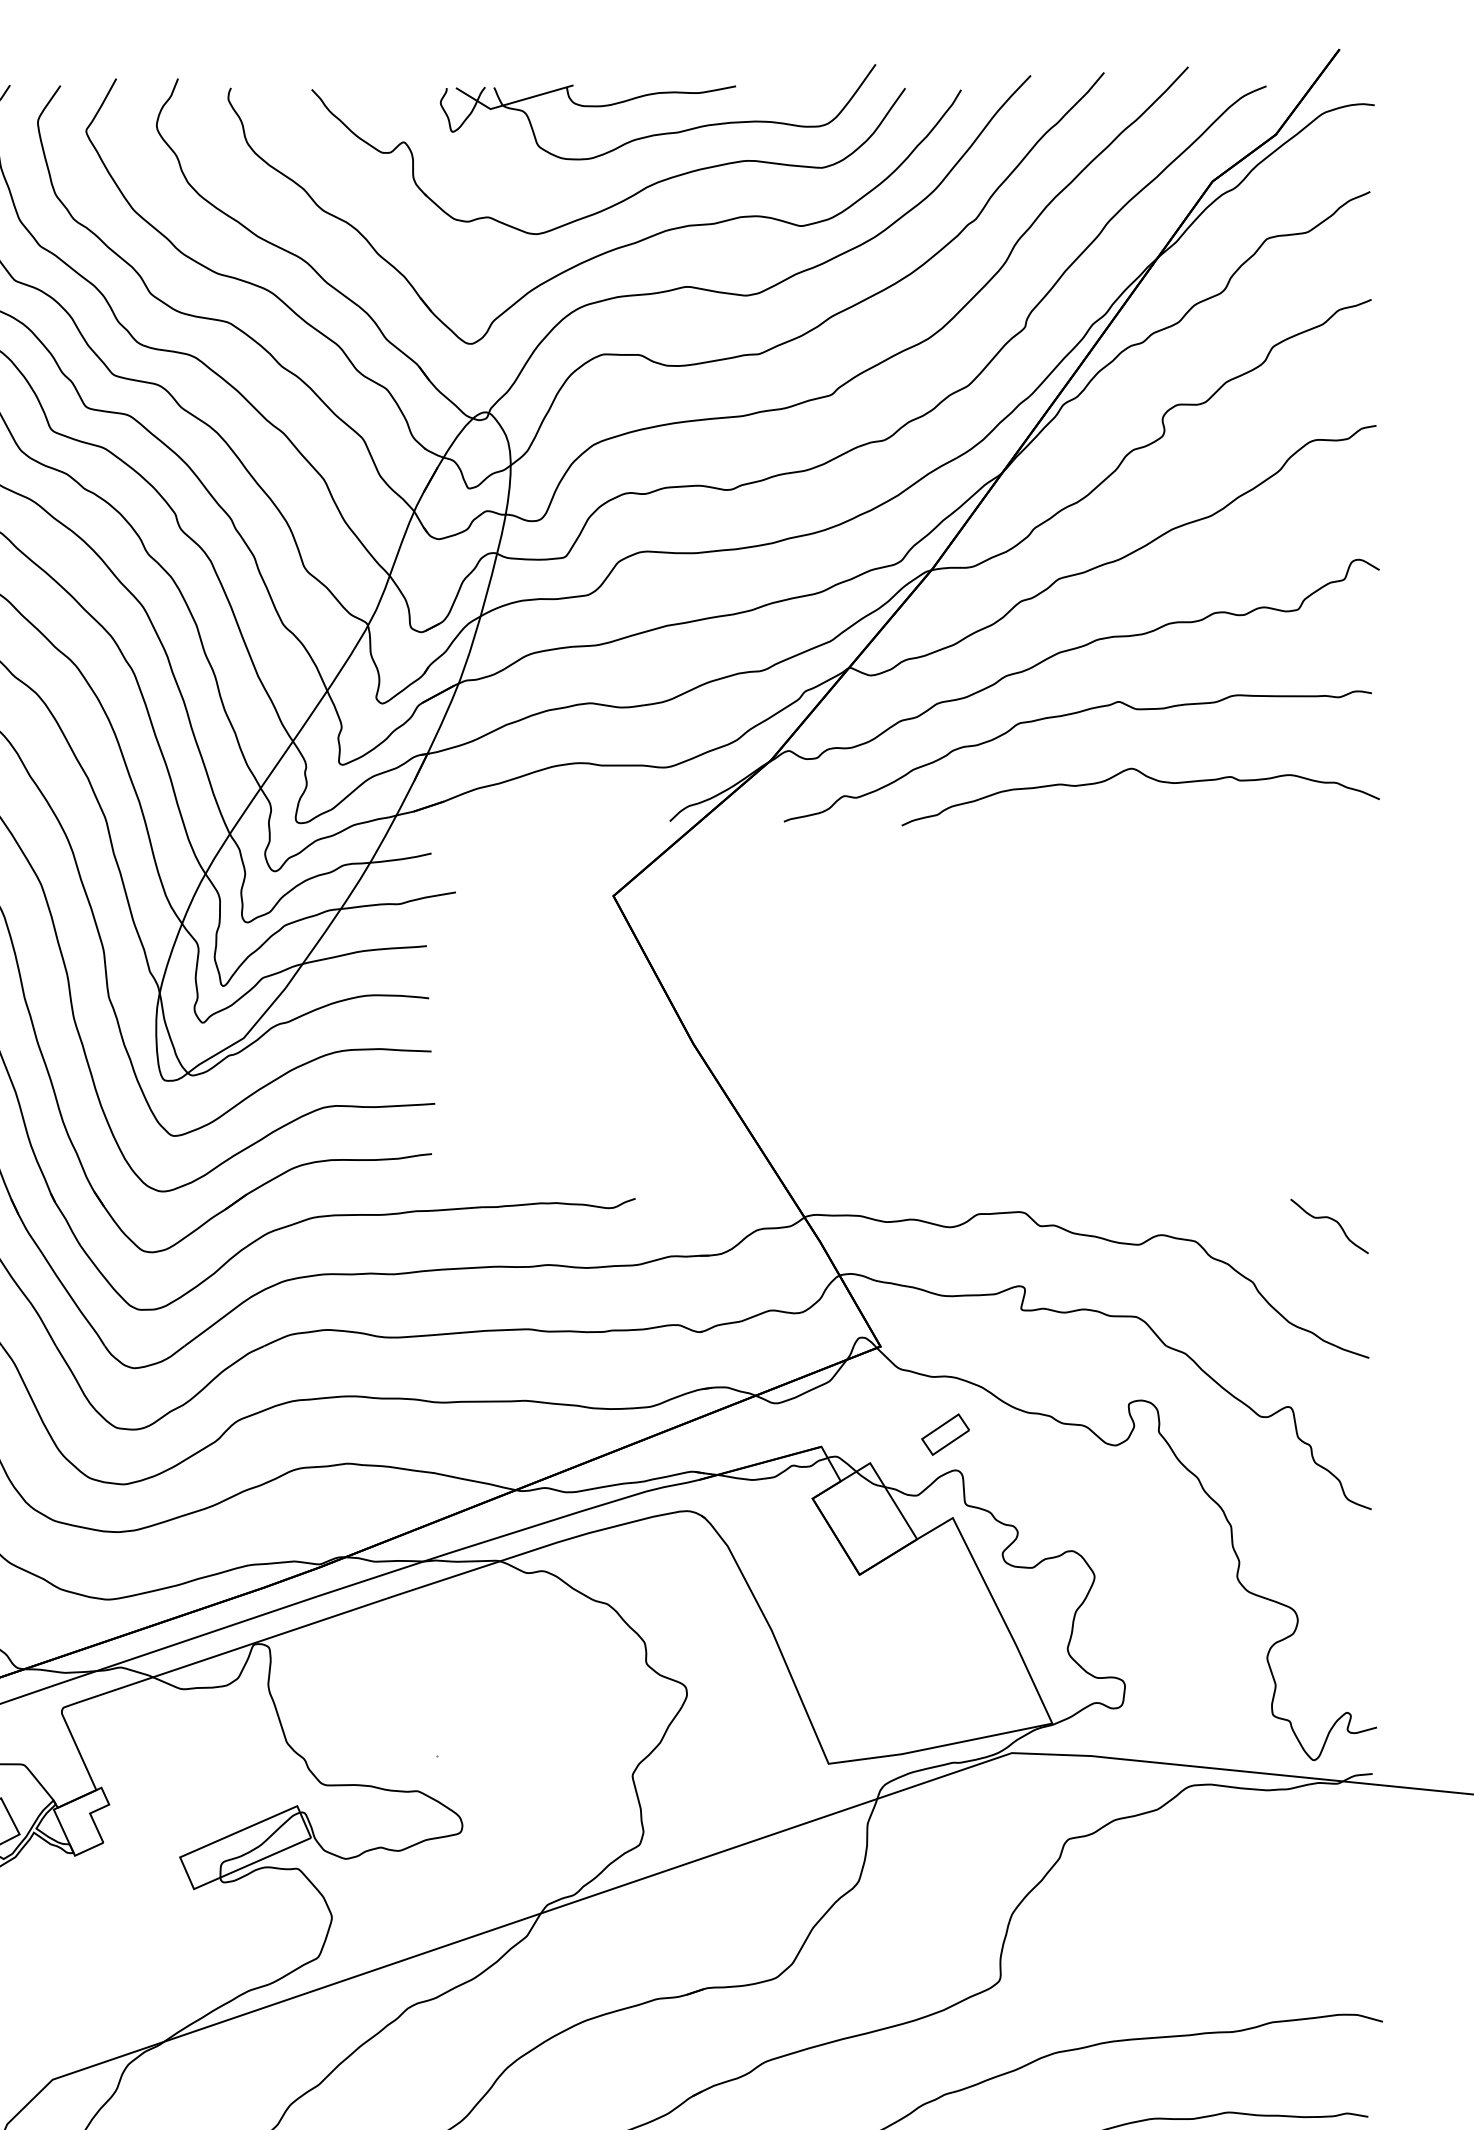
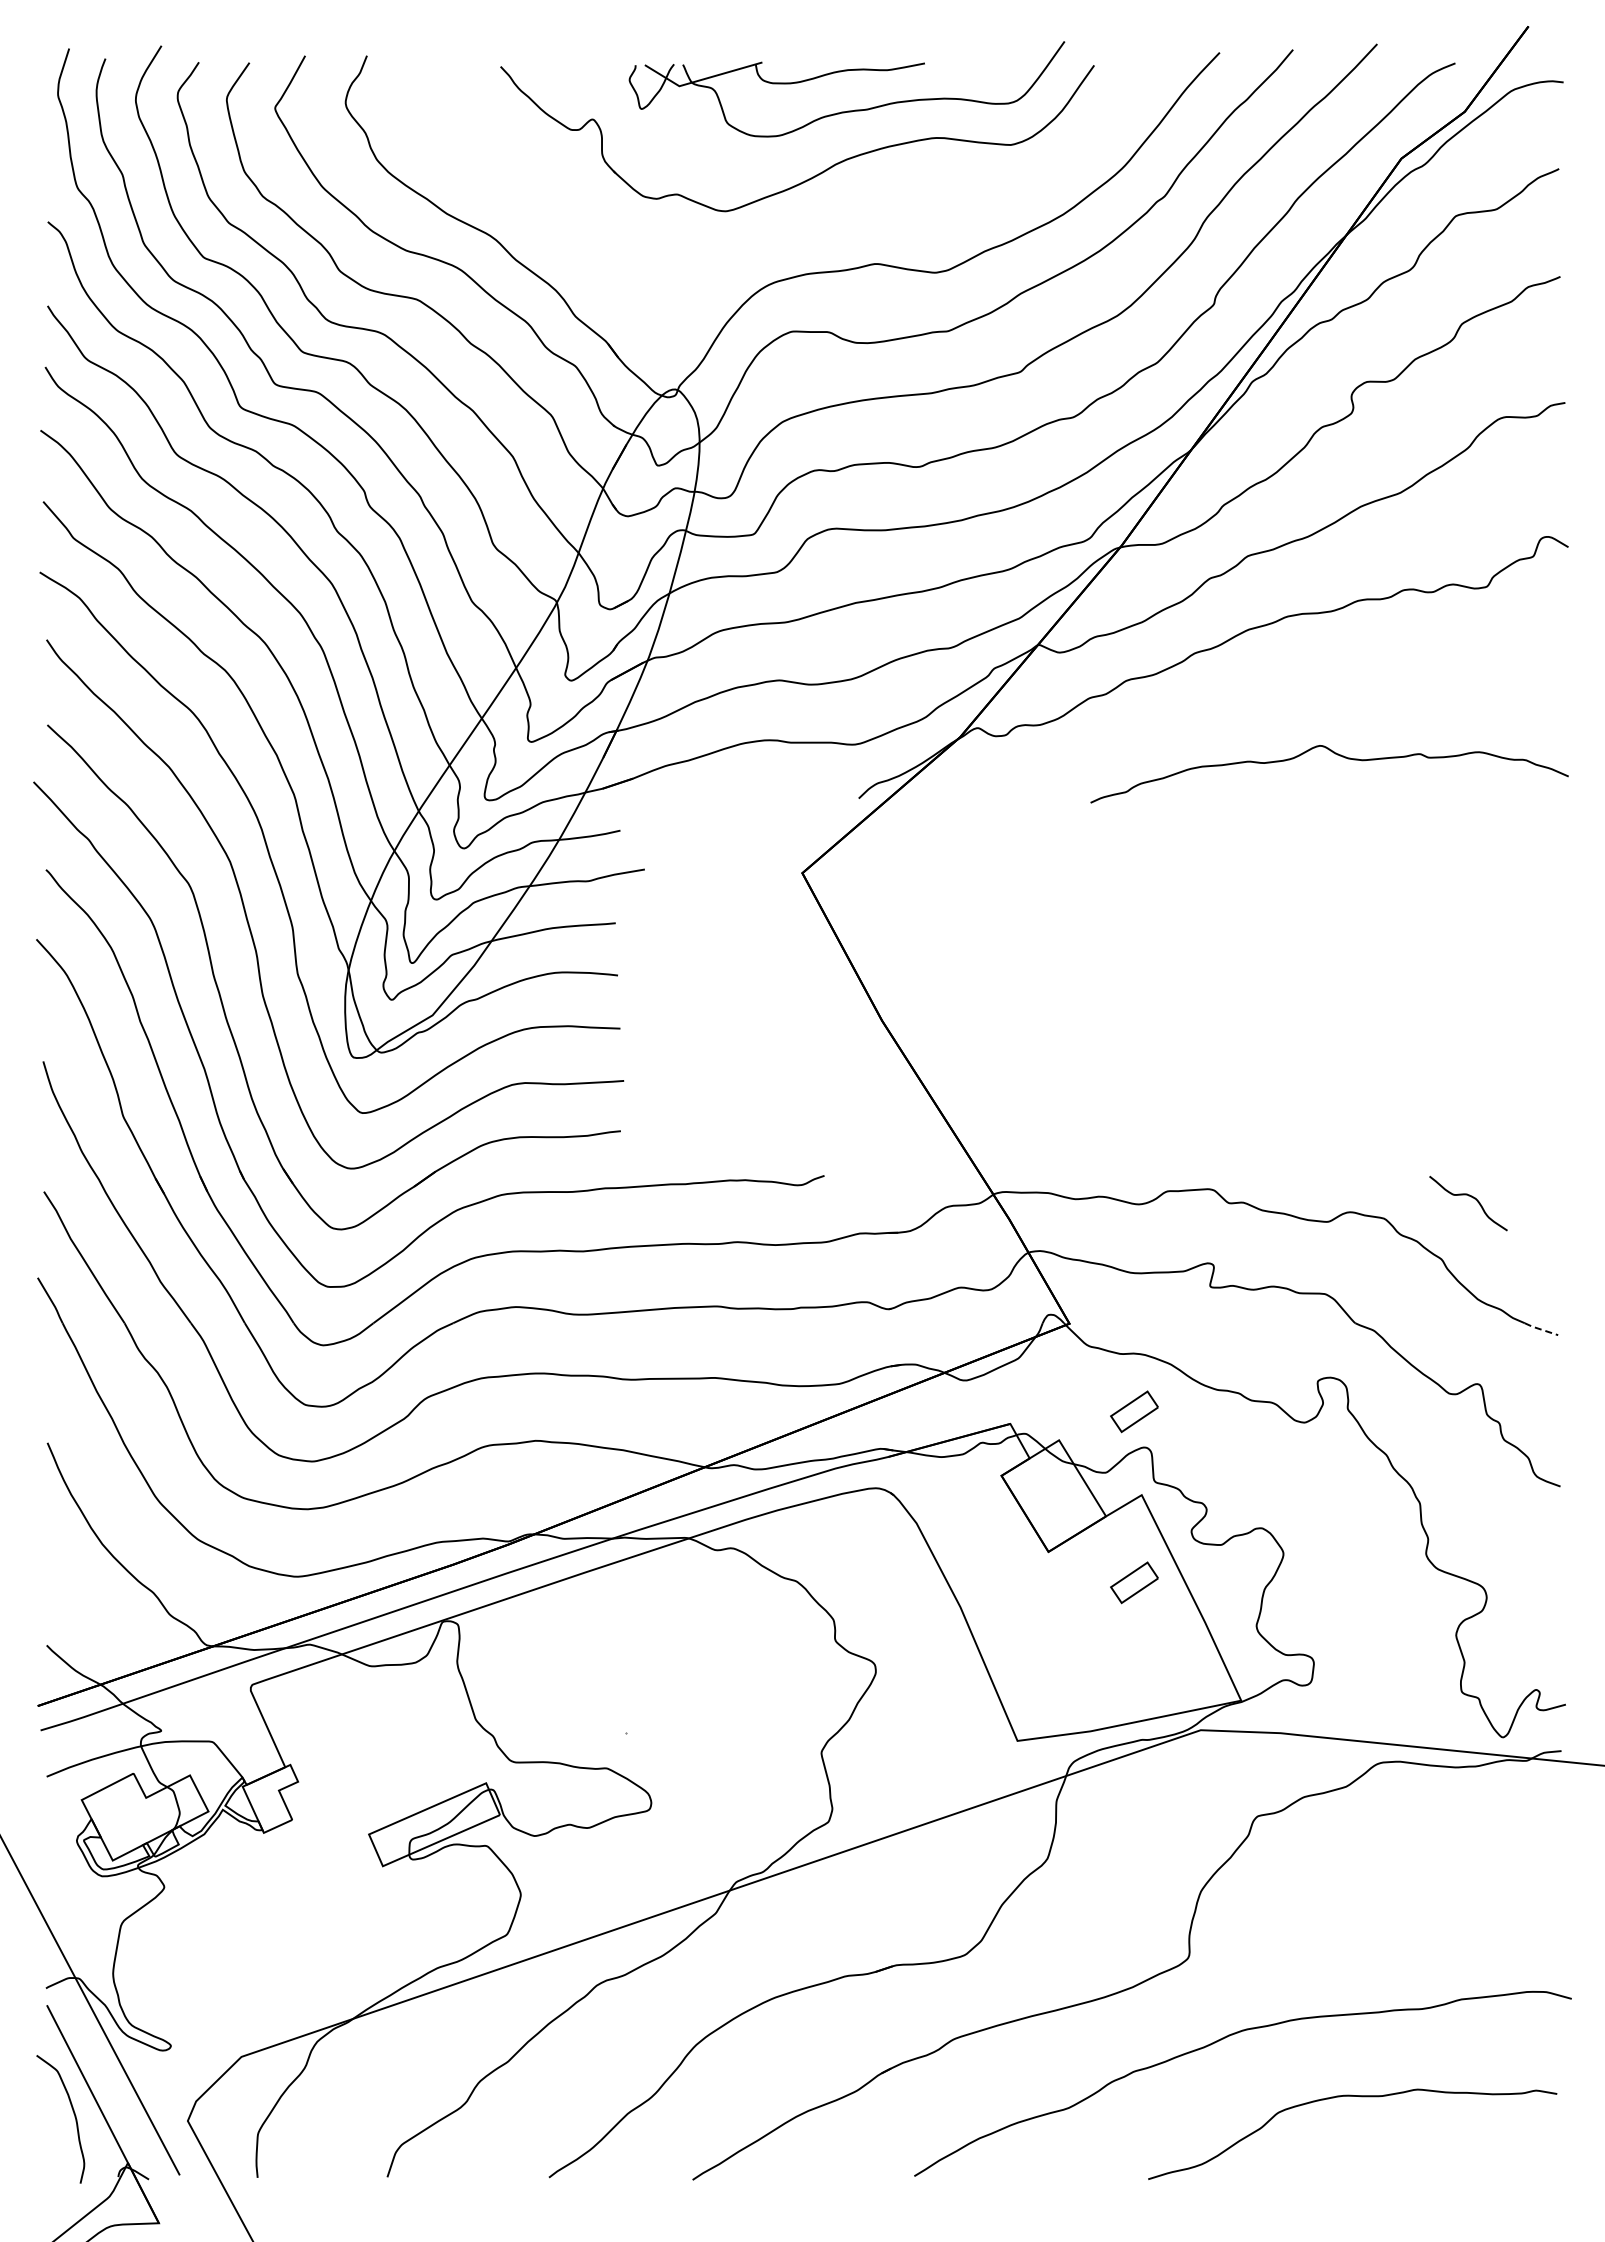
part: (608, 250) -> (797, 227), removed
curve: (1070, 715) -> (1259, 692), removed
curve: (1333, 1221) -> (1472, 1198), moved
line: (1351, 1352) -> (1540, 1329), solid -> dashed
part: (945, 1605) -> (1134, 1582), added

